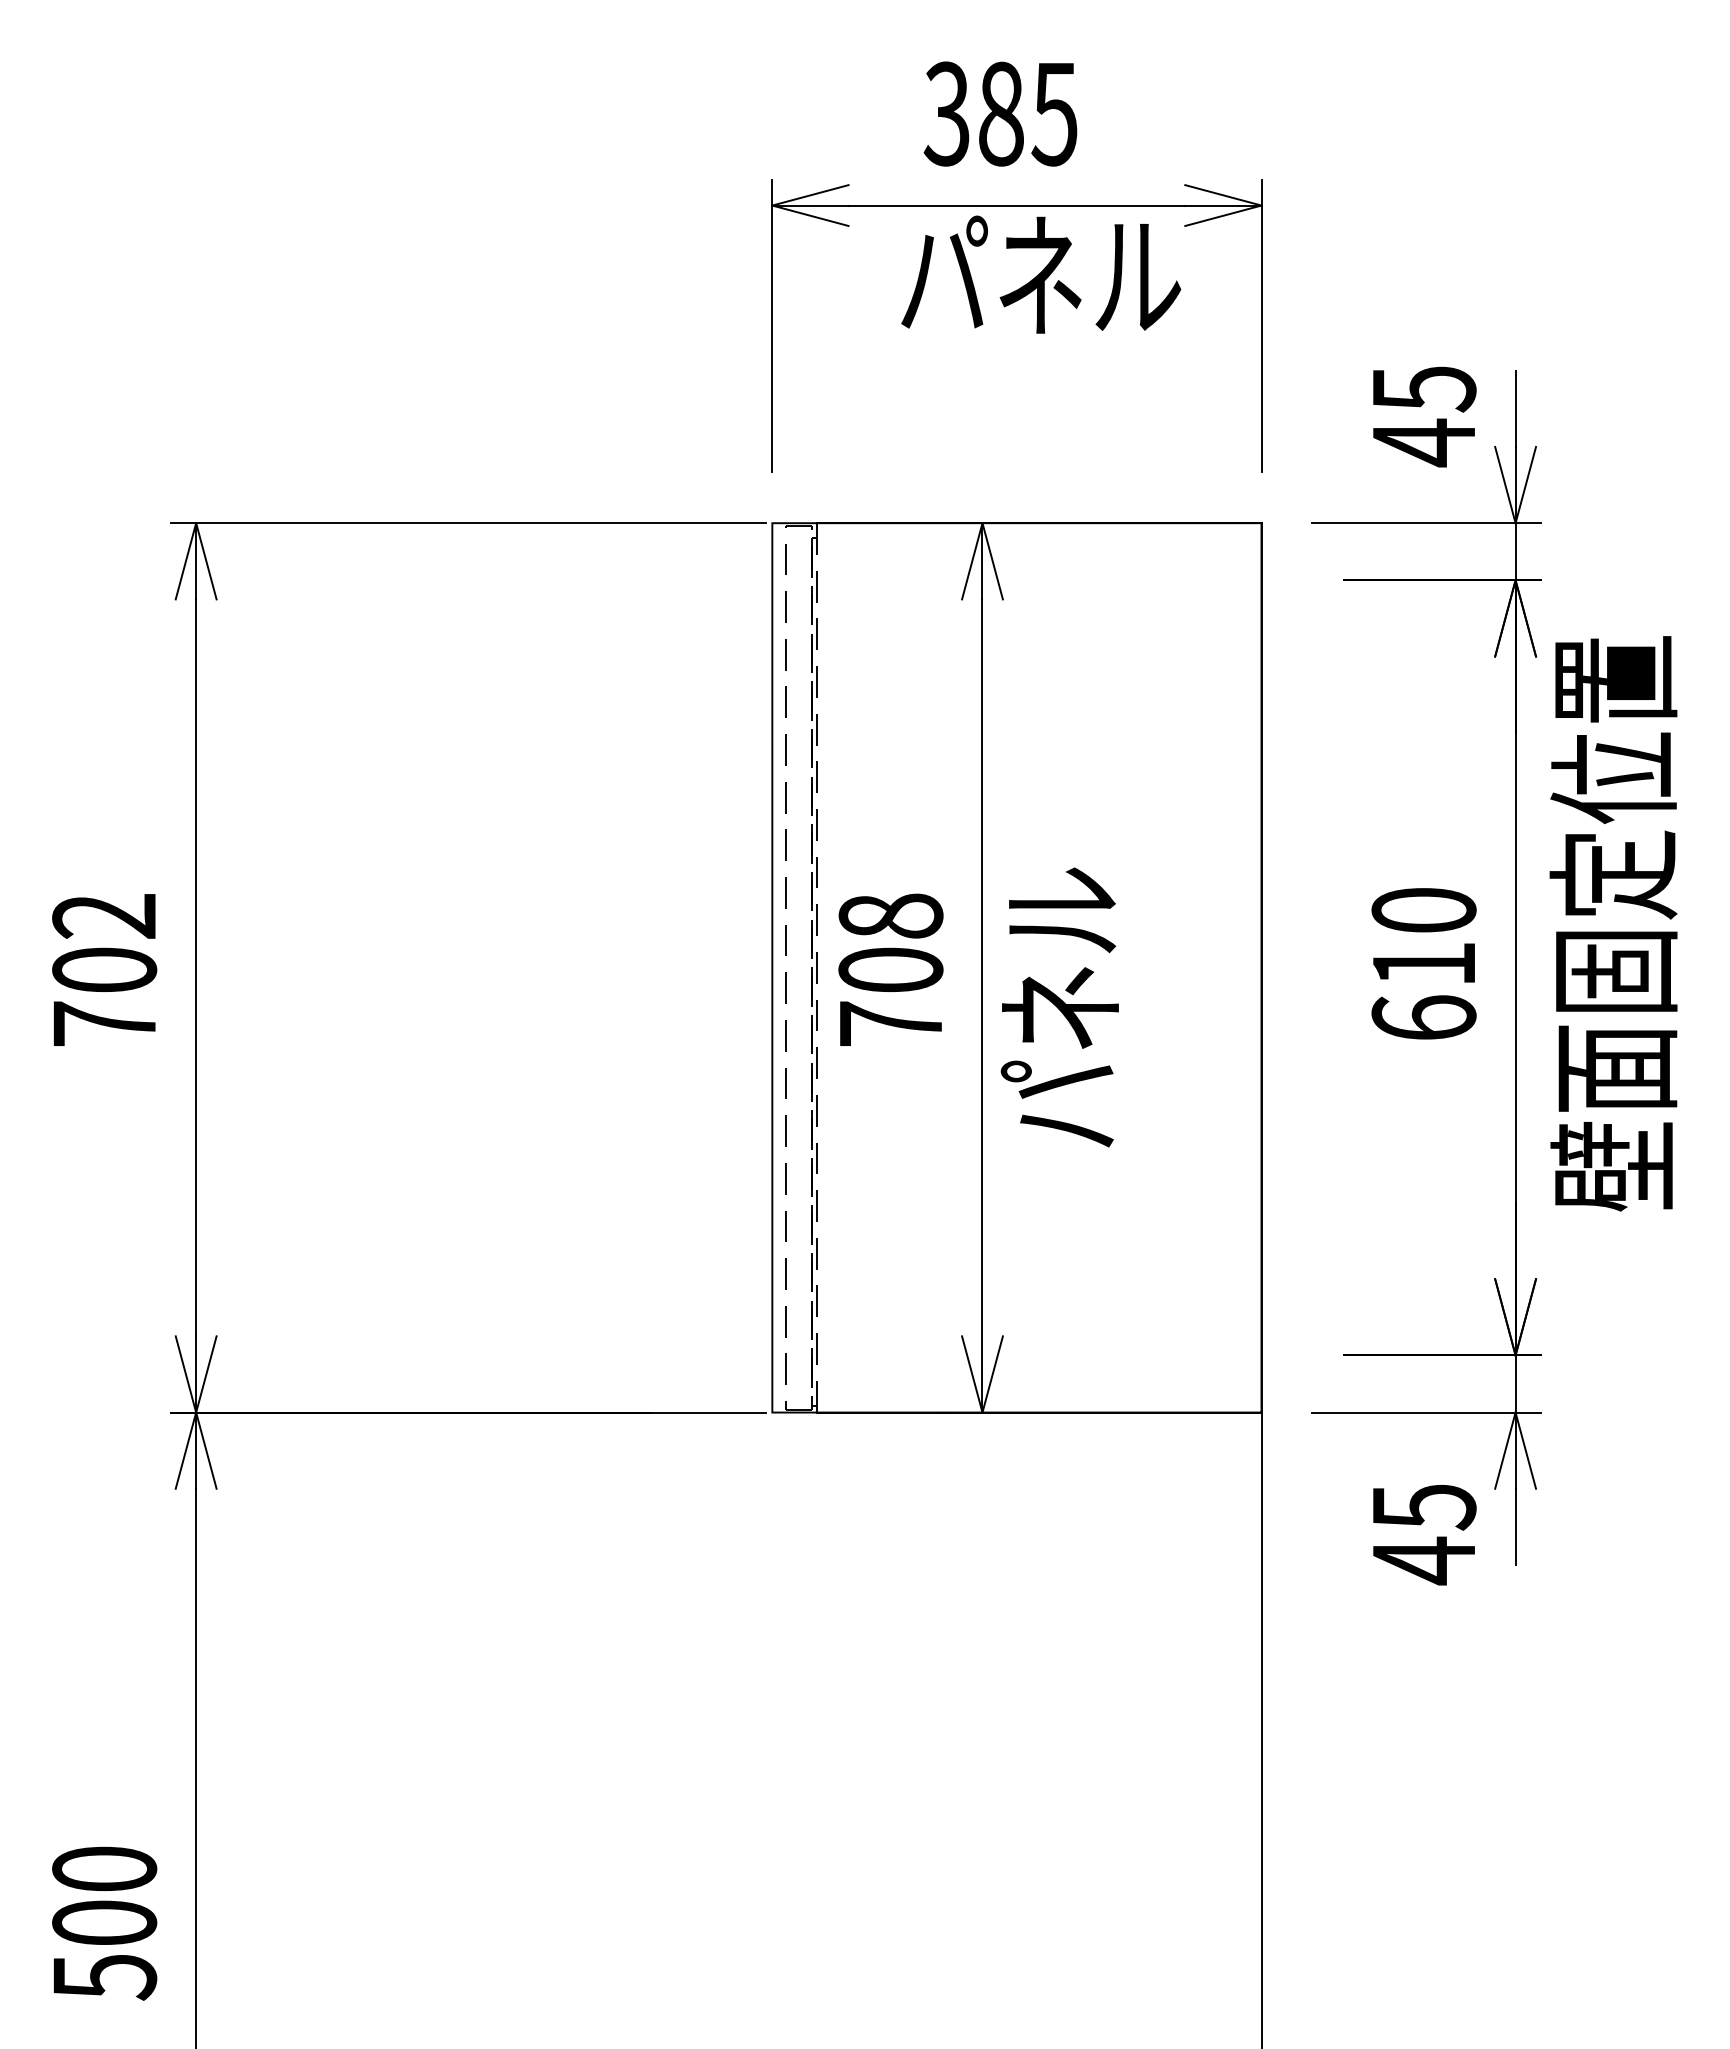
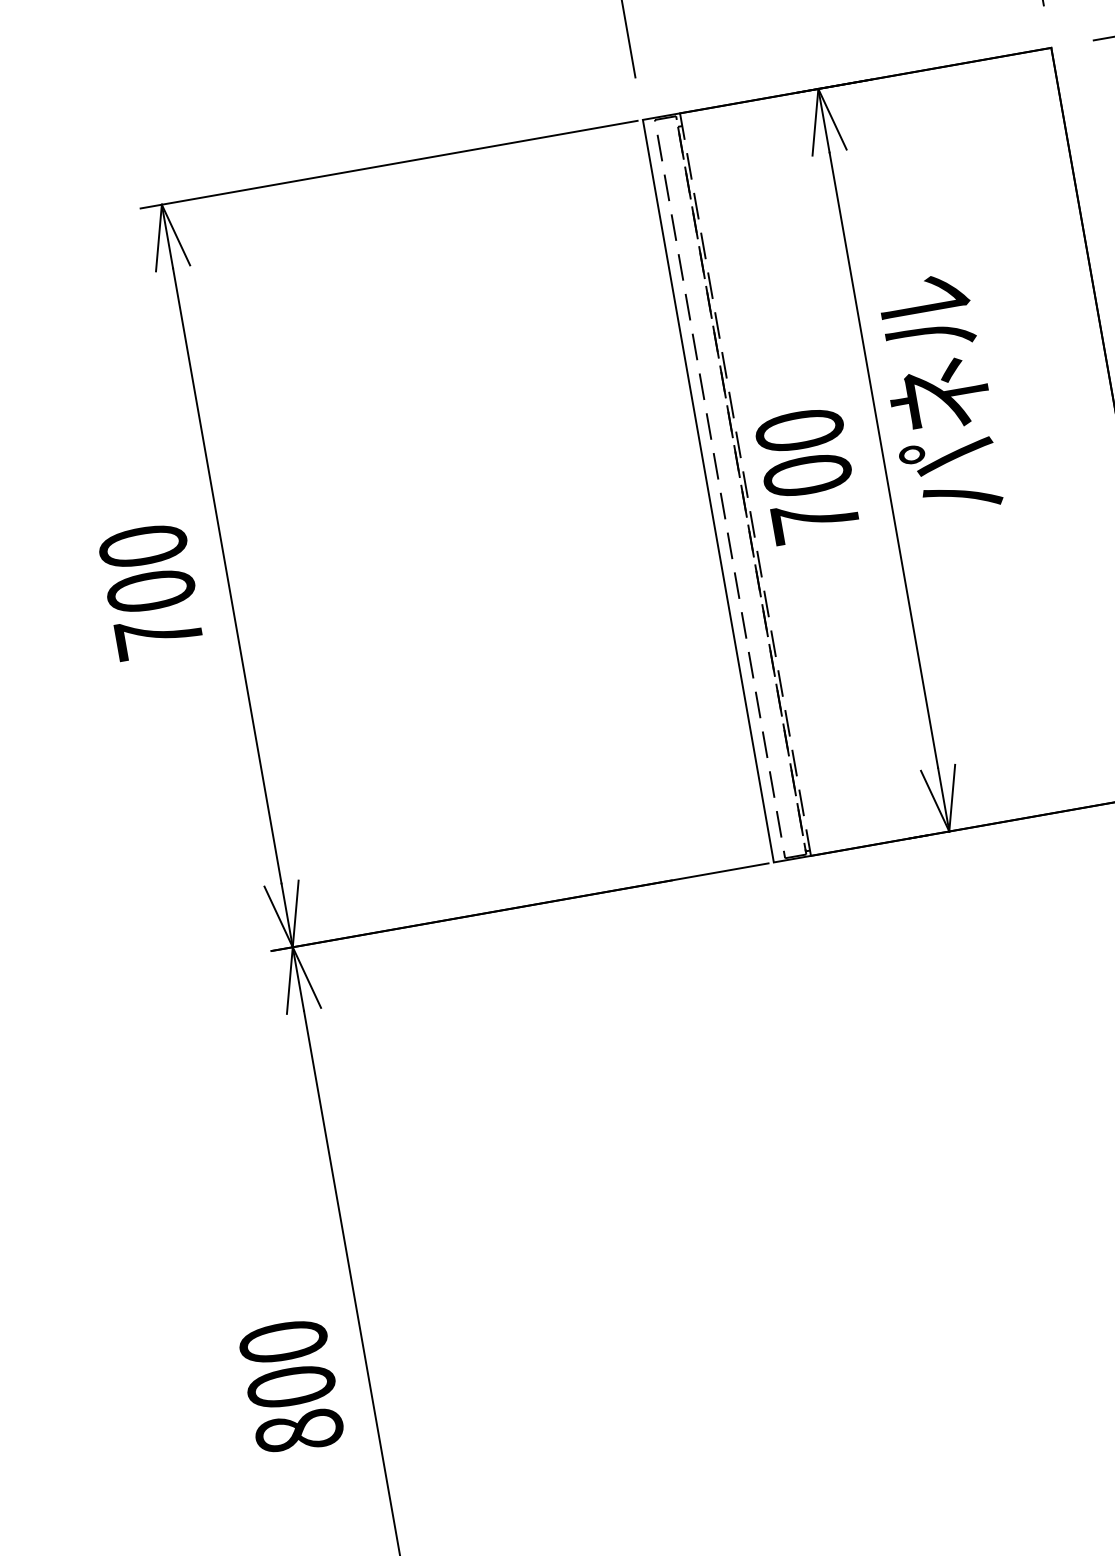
text: (890, 915) -> (799, 430), 708 -> 700
text: (104, 916) -> (143, 546), 702 -> 700
text: (1059, 1007) -> (938, 395), moved
text: (104, 1977) -> (299, 1432), 500 -> 800

